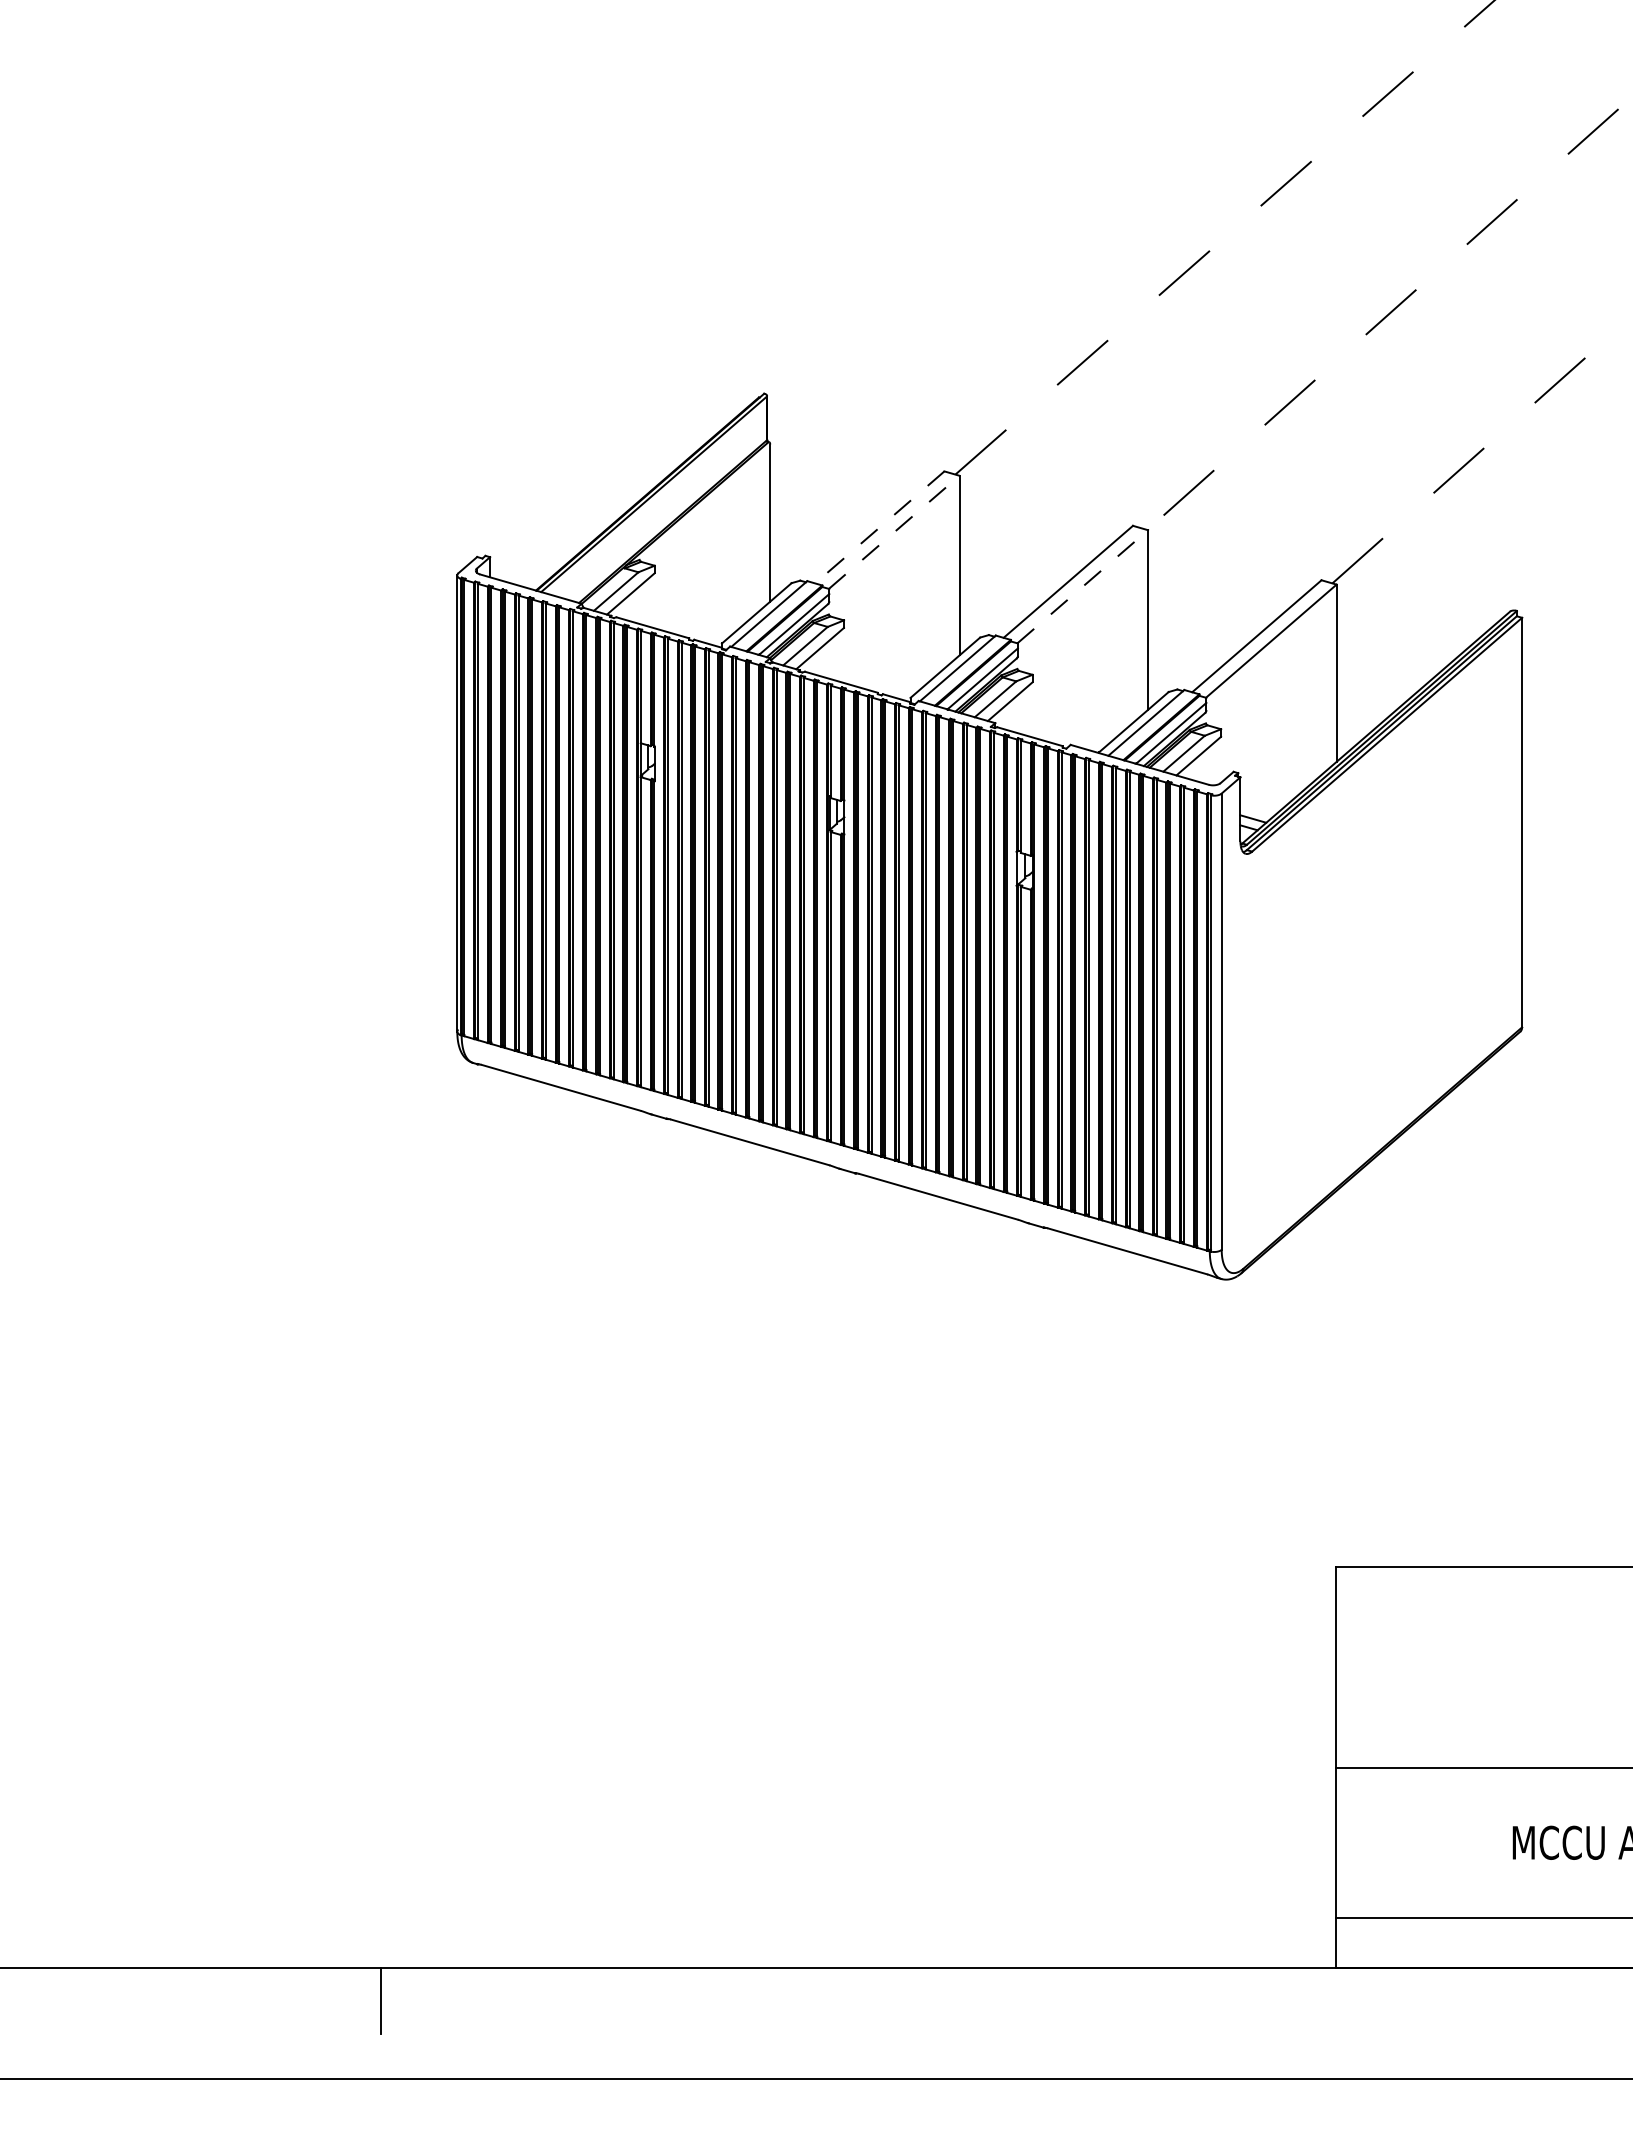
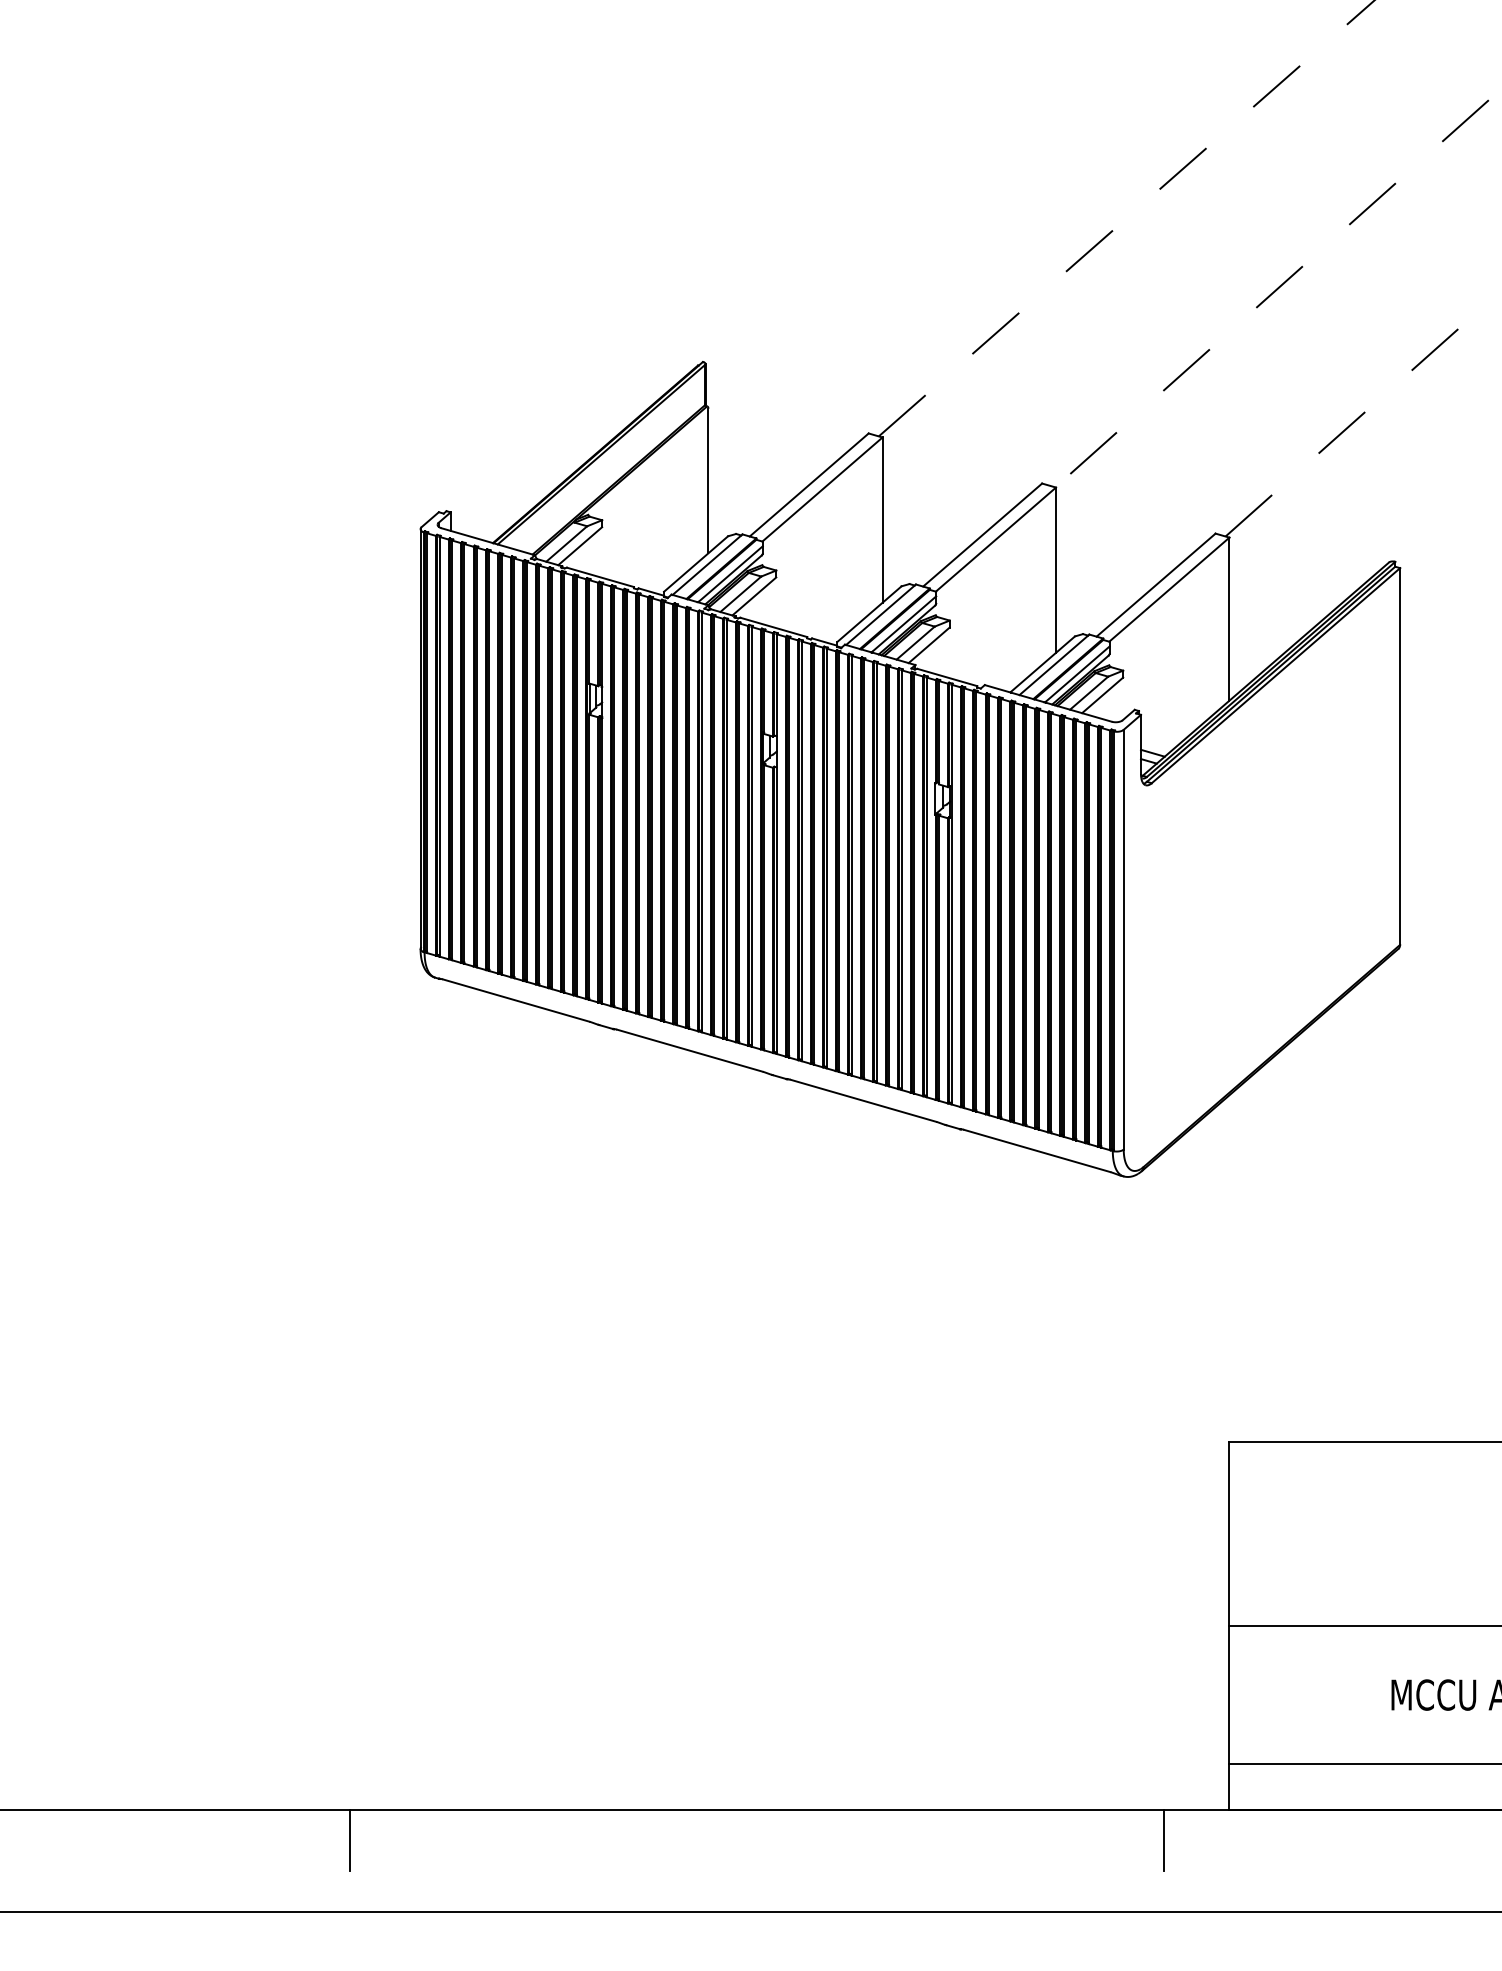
line: (879, 527) -> (808, 485), dashed -> solid
line: (894, 532) -> (822, 489), dashed -> solid
line: (1083, 586) -> (996, 539), dashed -> solid
line: (1265, 2001) -> (1164, 1841), added

